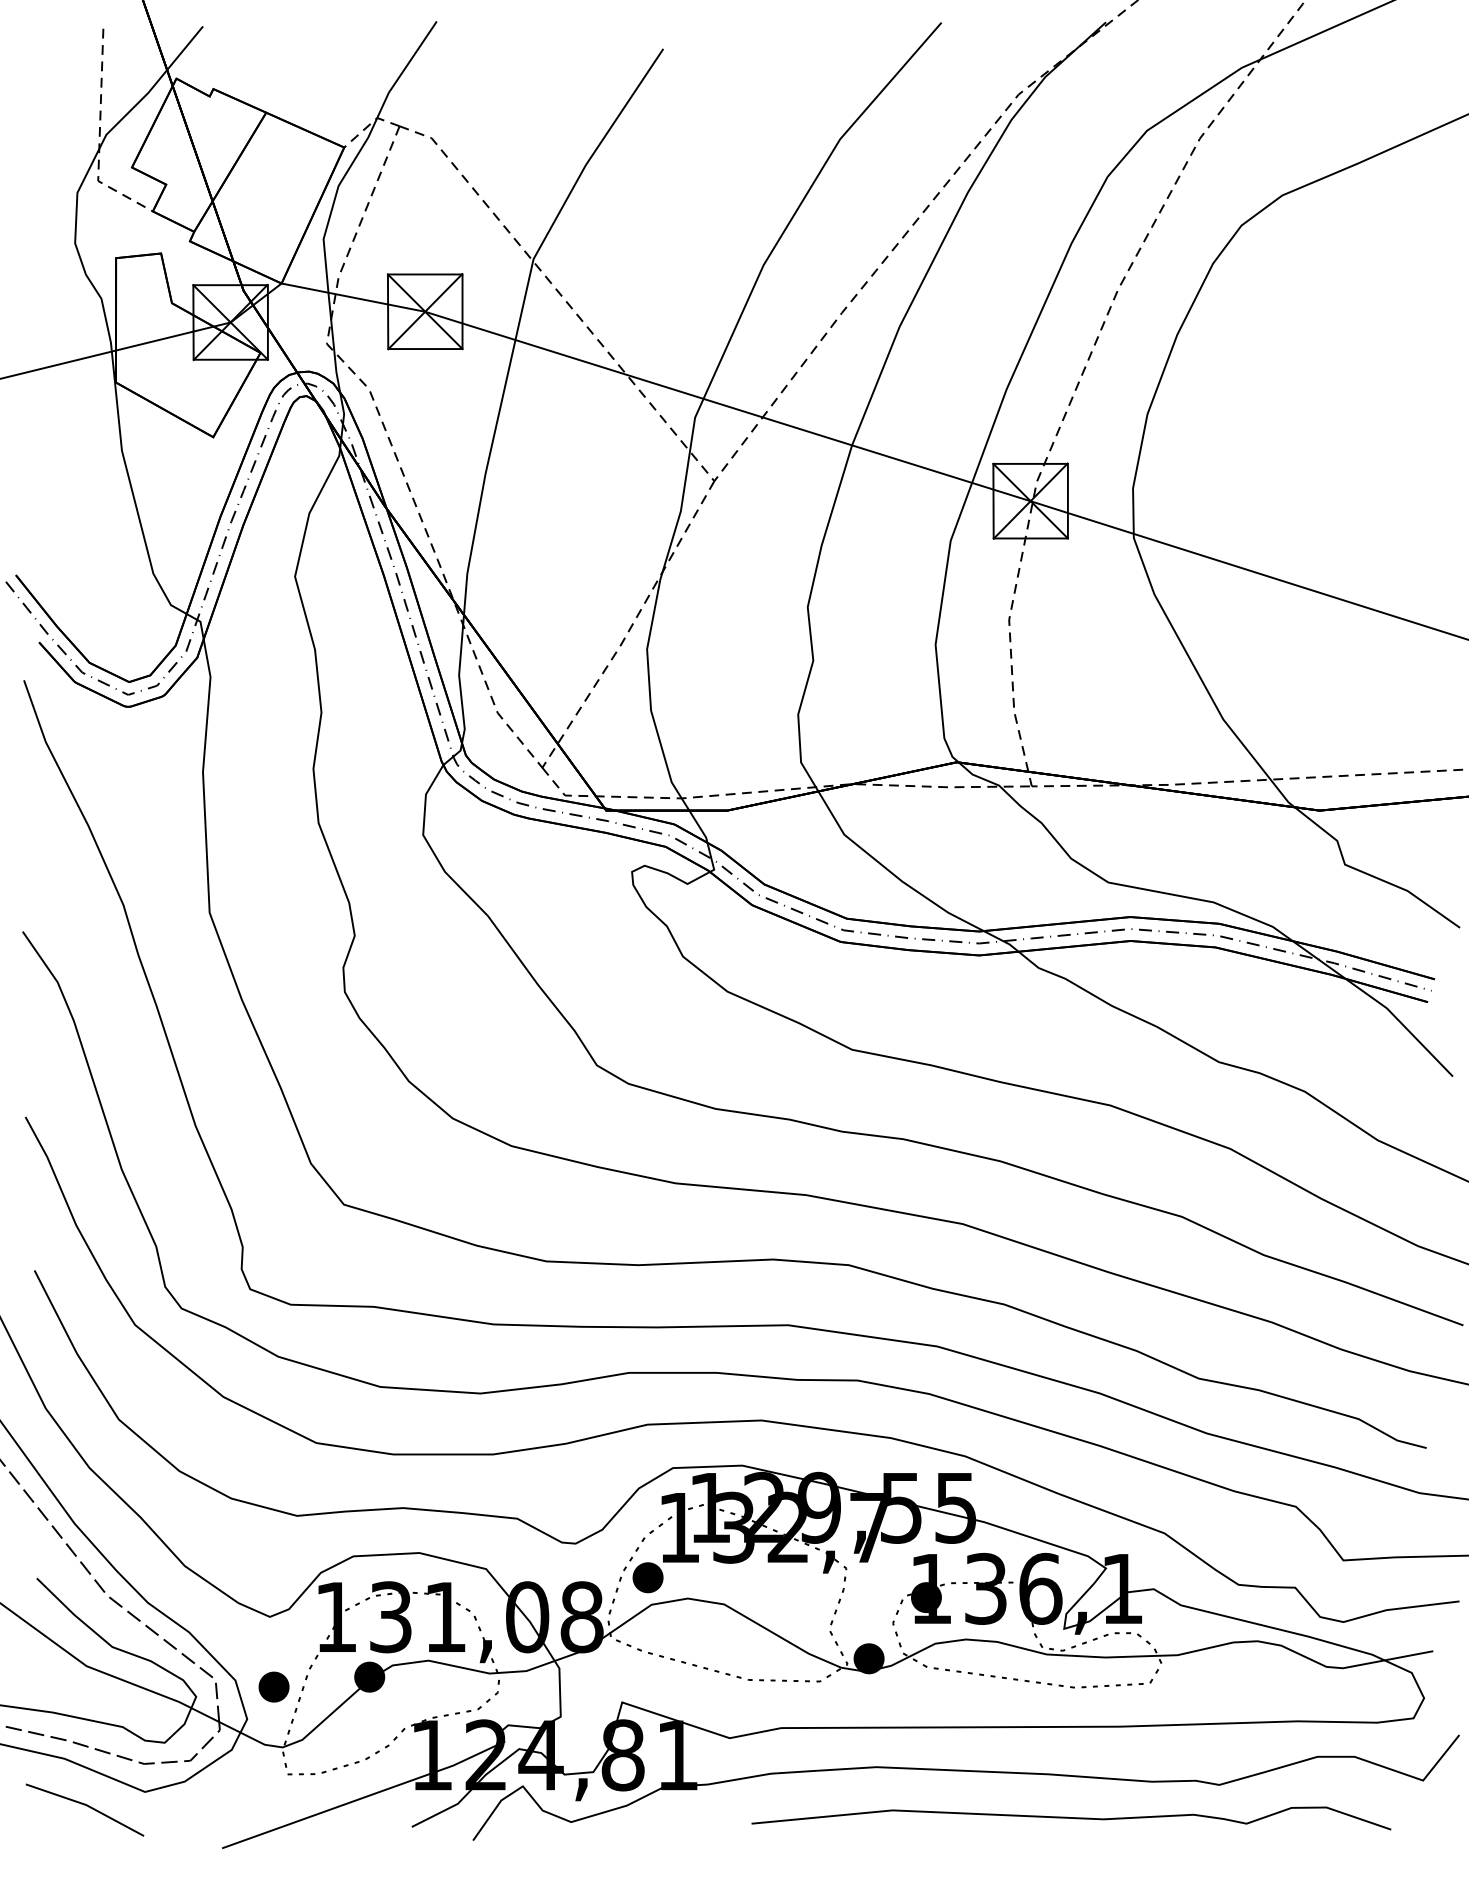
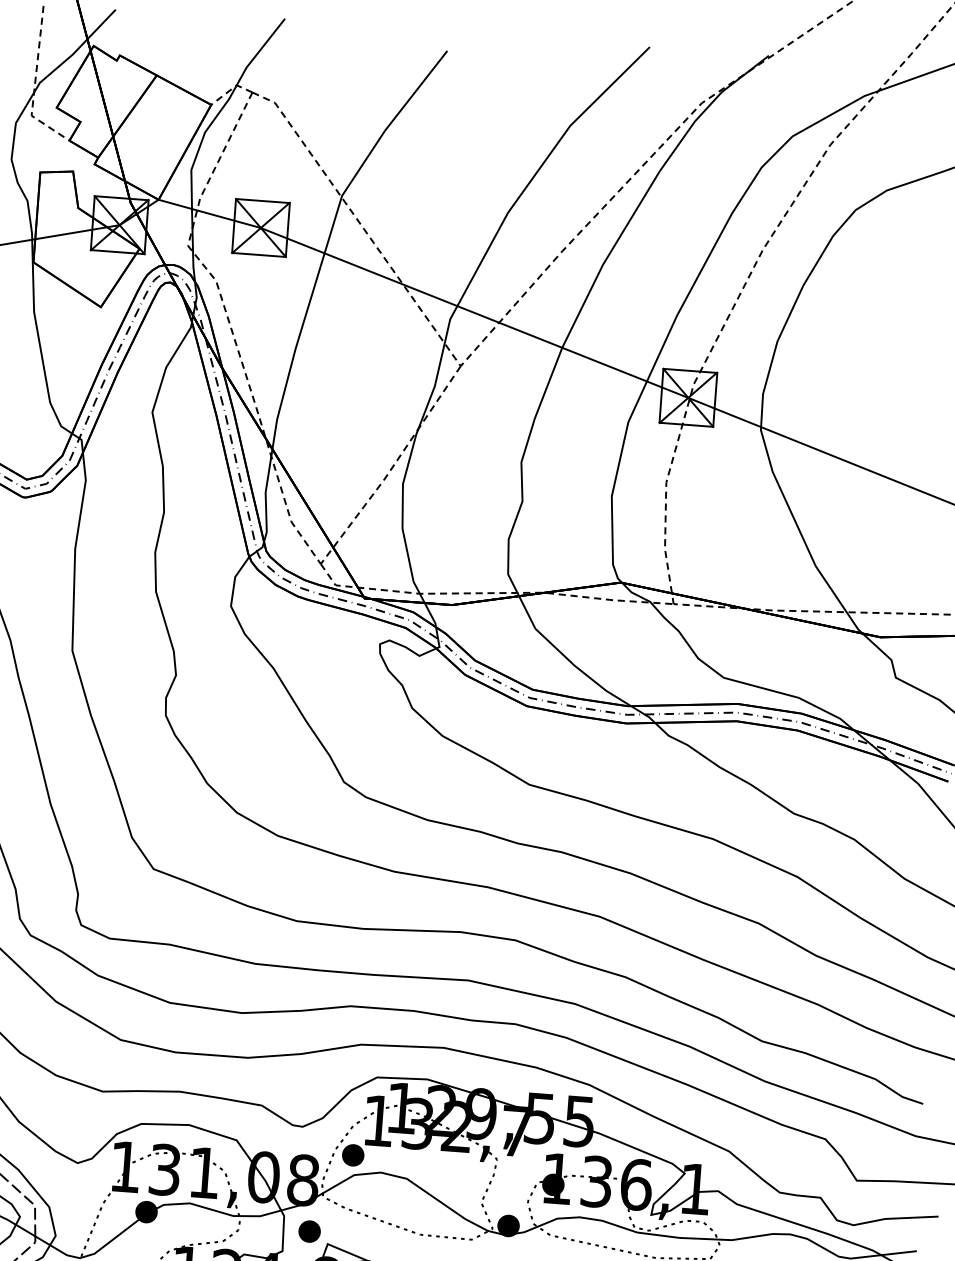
part: (273, 1686) -> (309, 1231), moved

